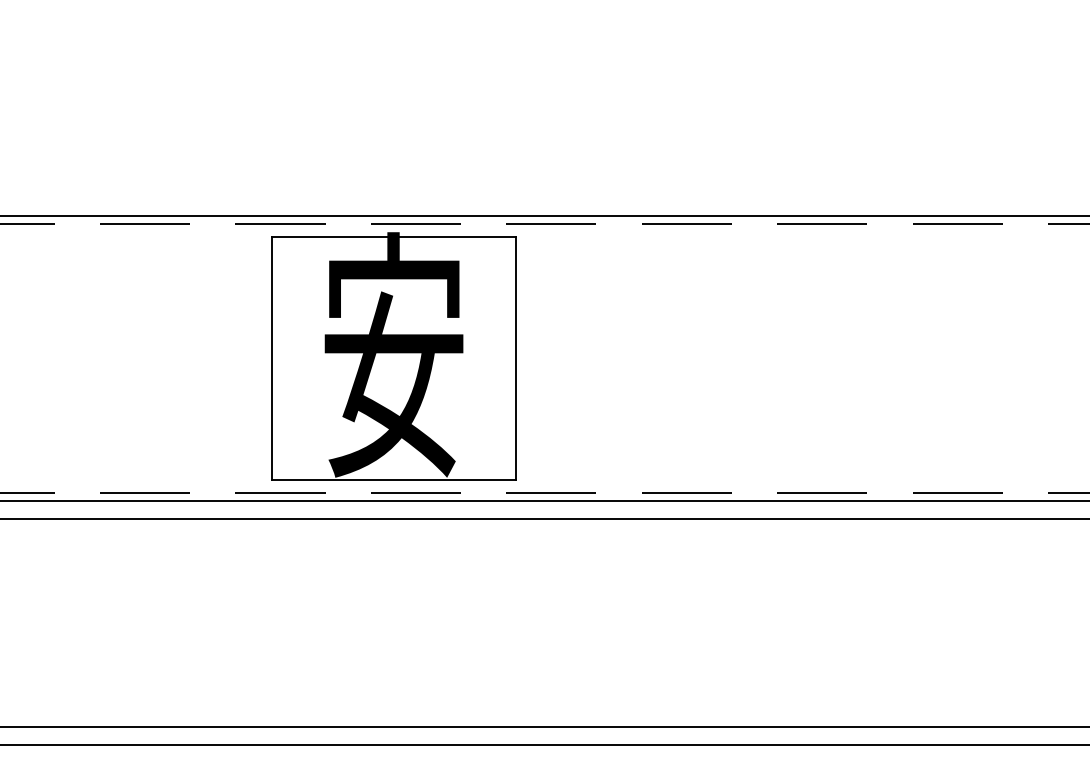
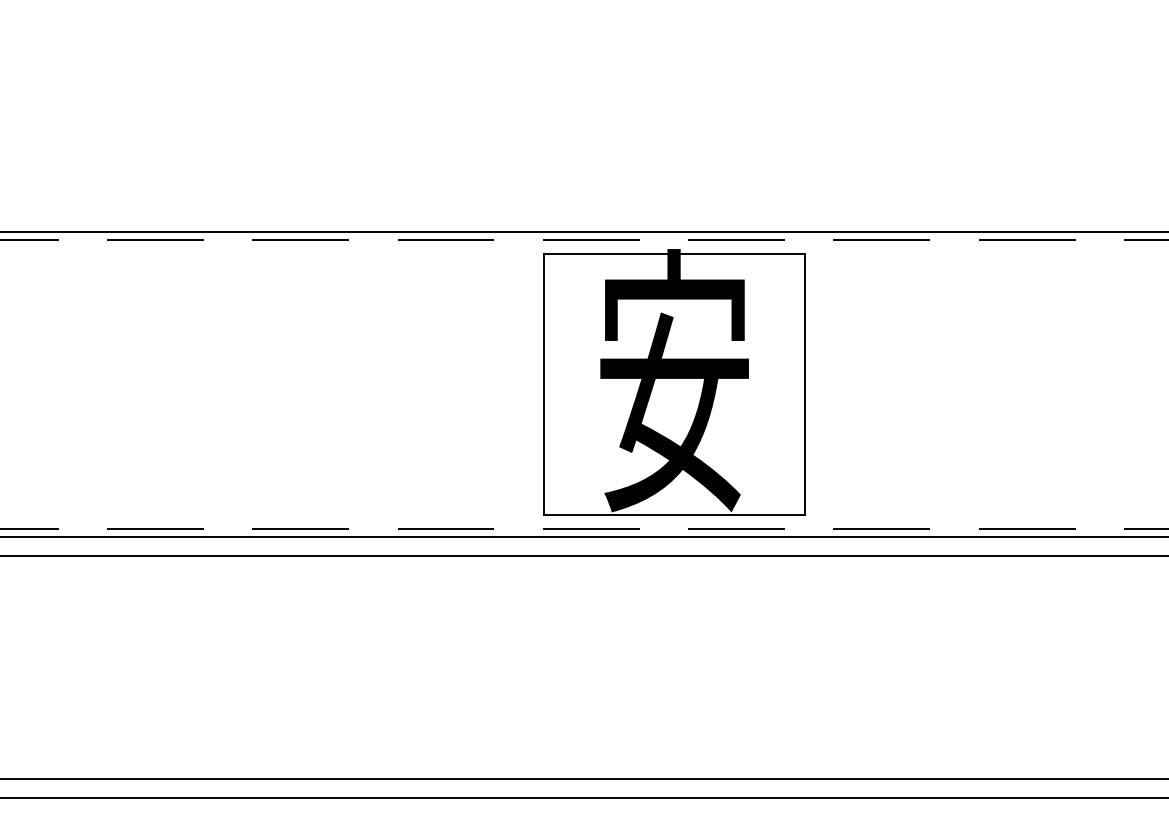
part: (393, 356) -> (674, 382), moved

